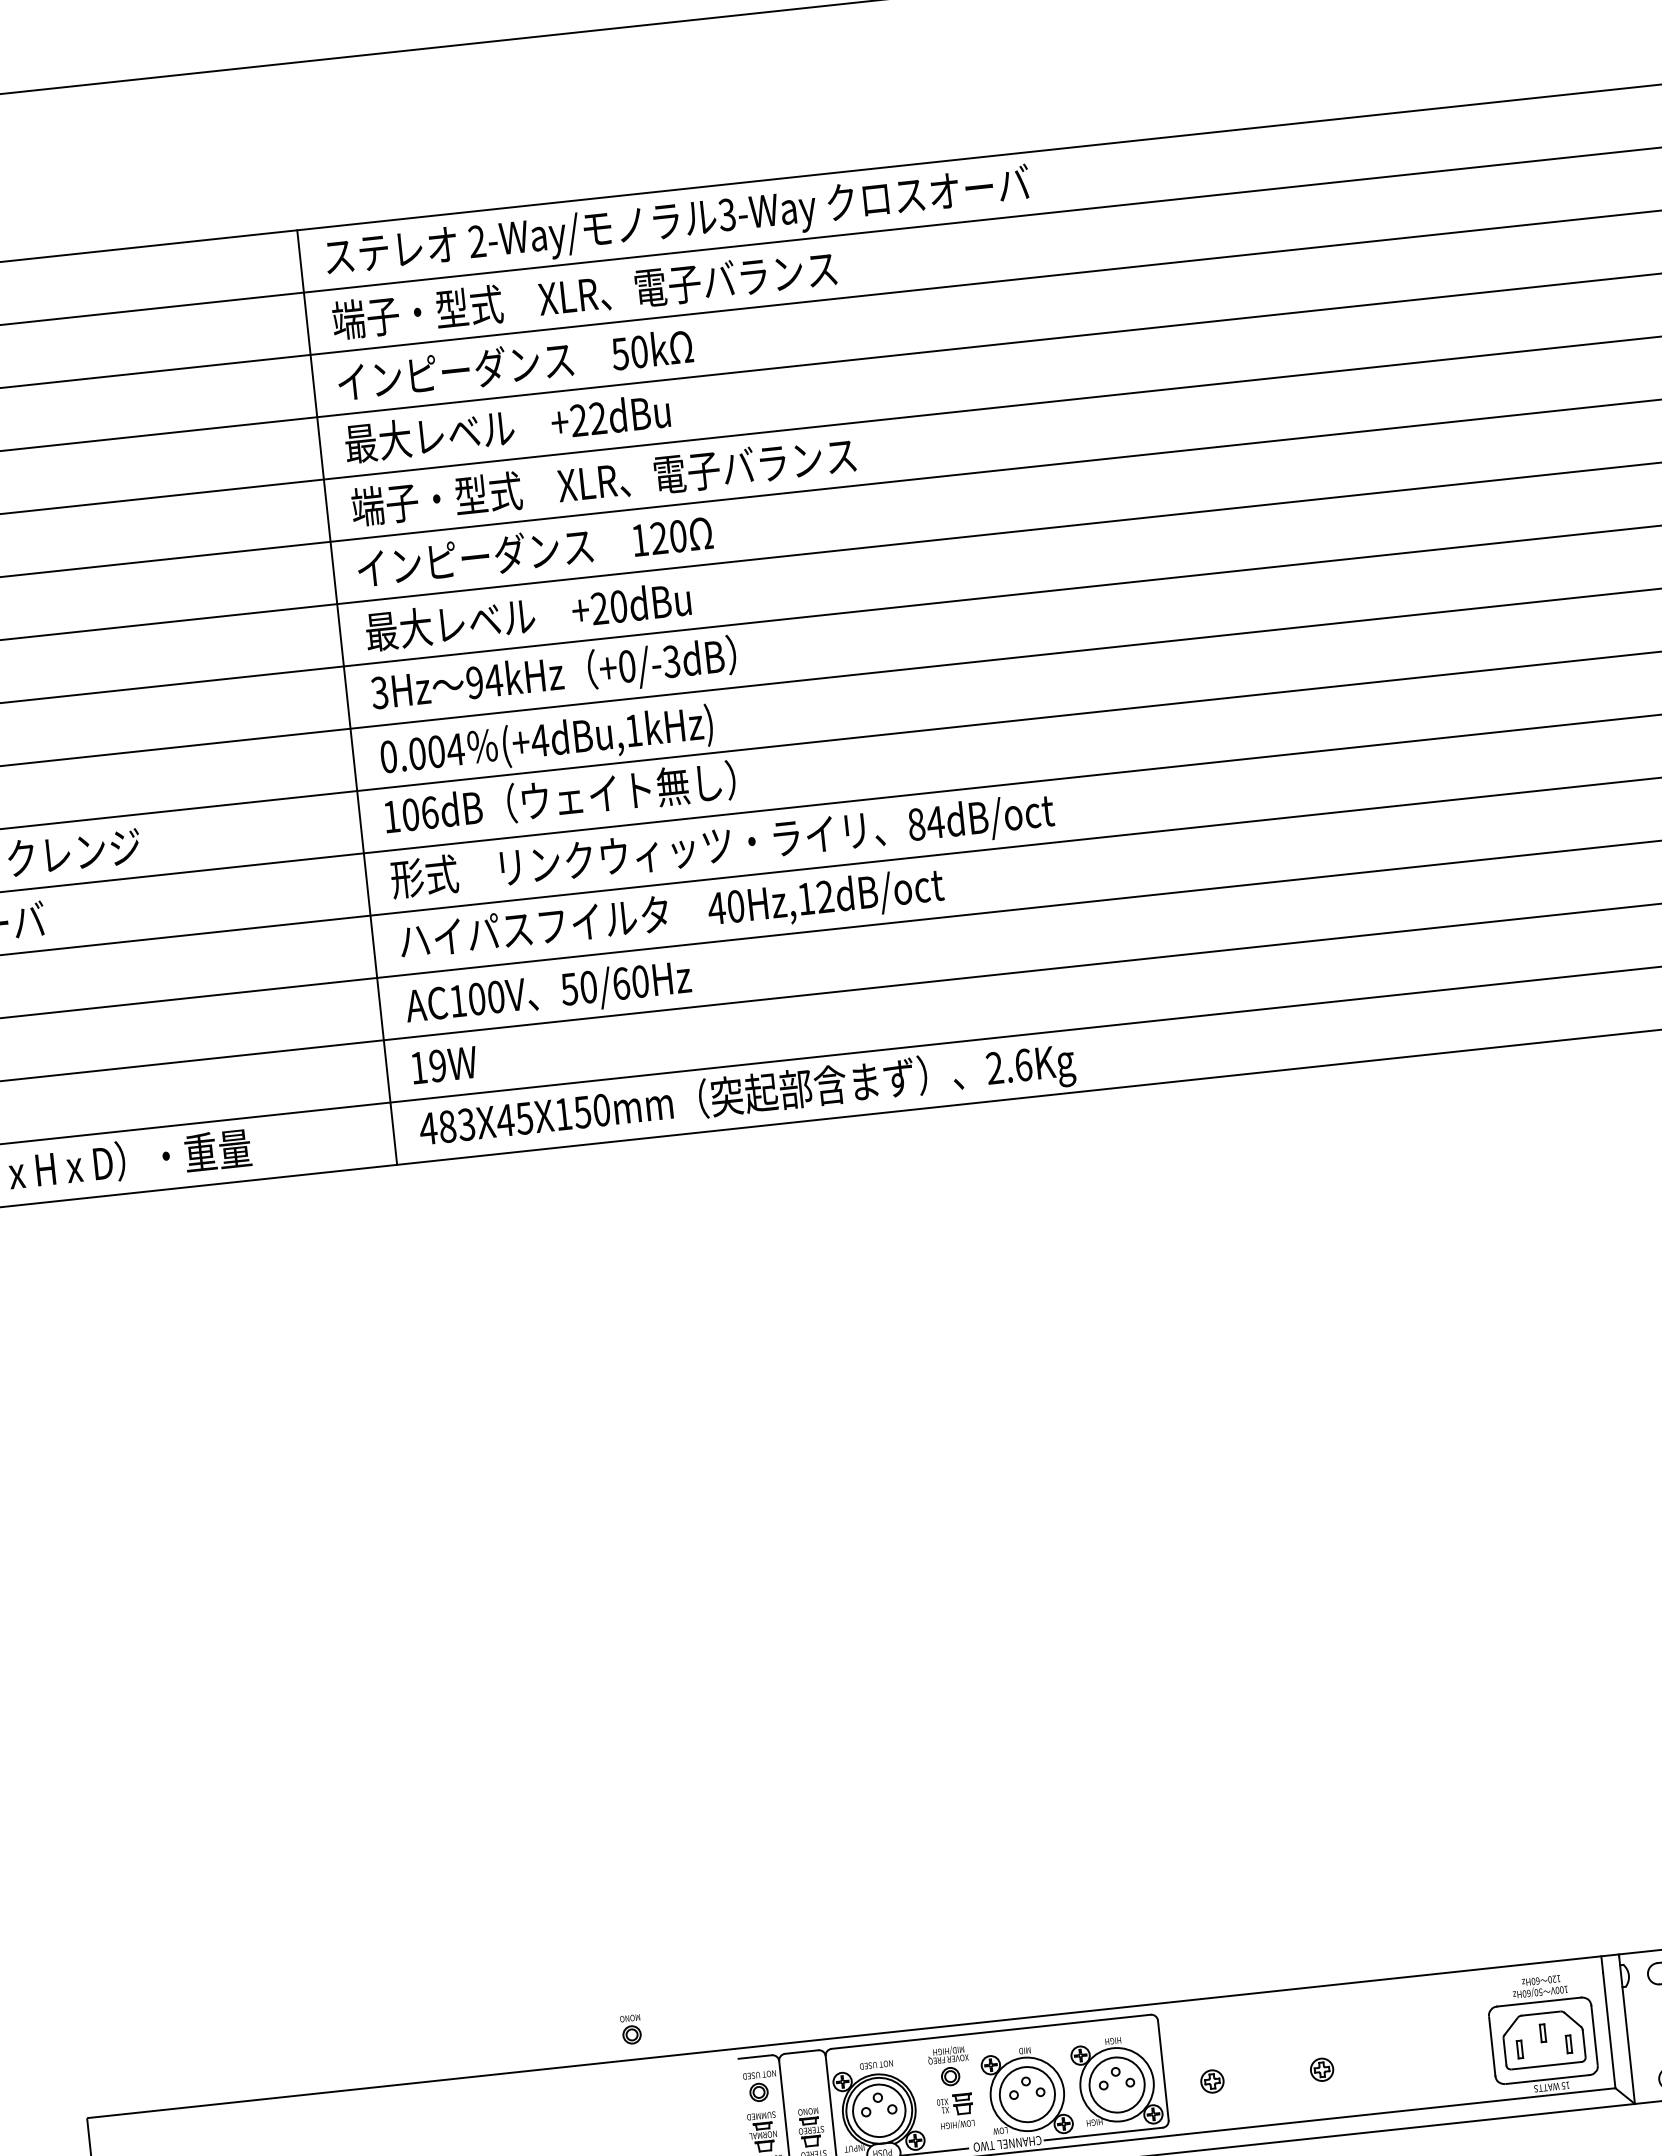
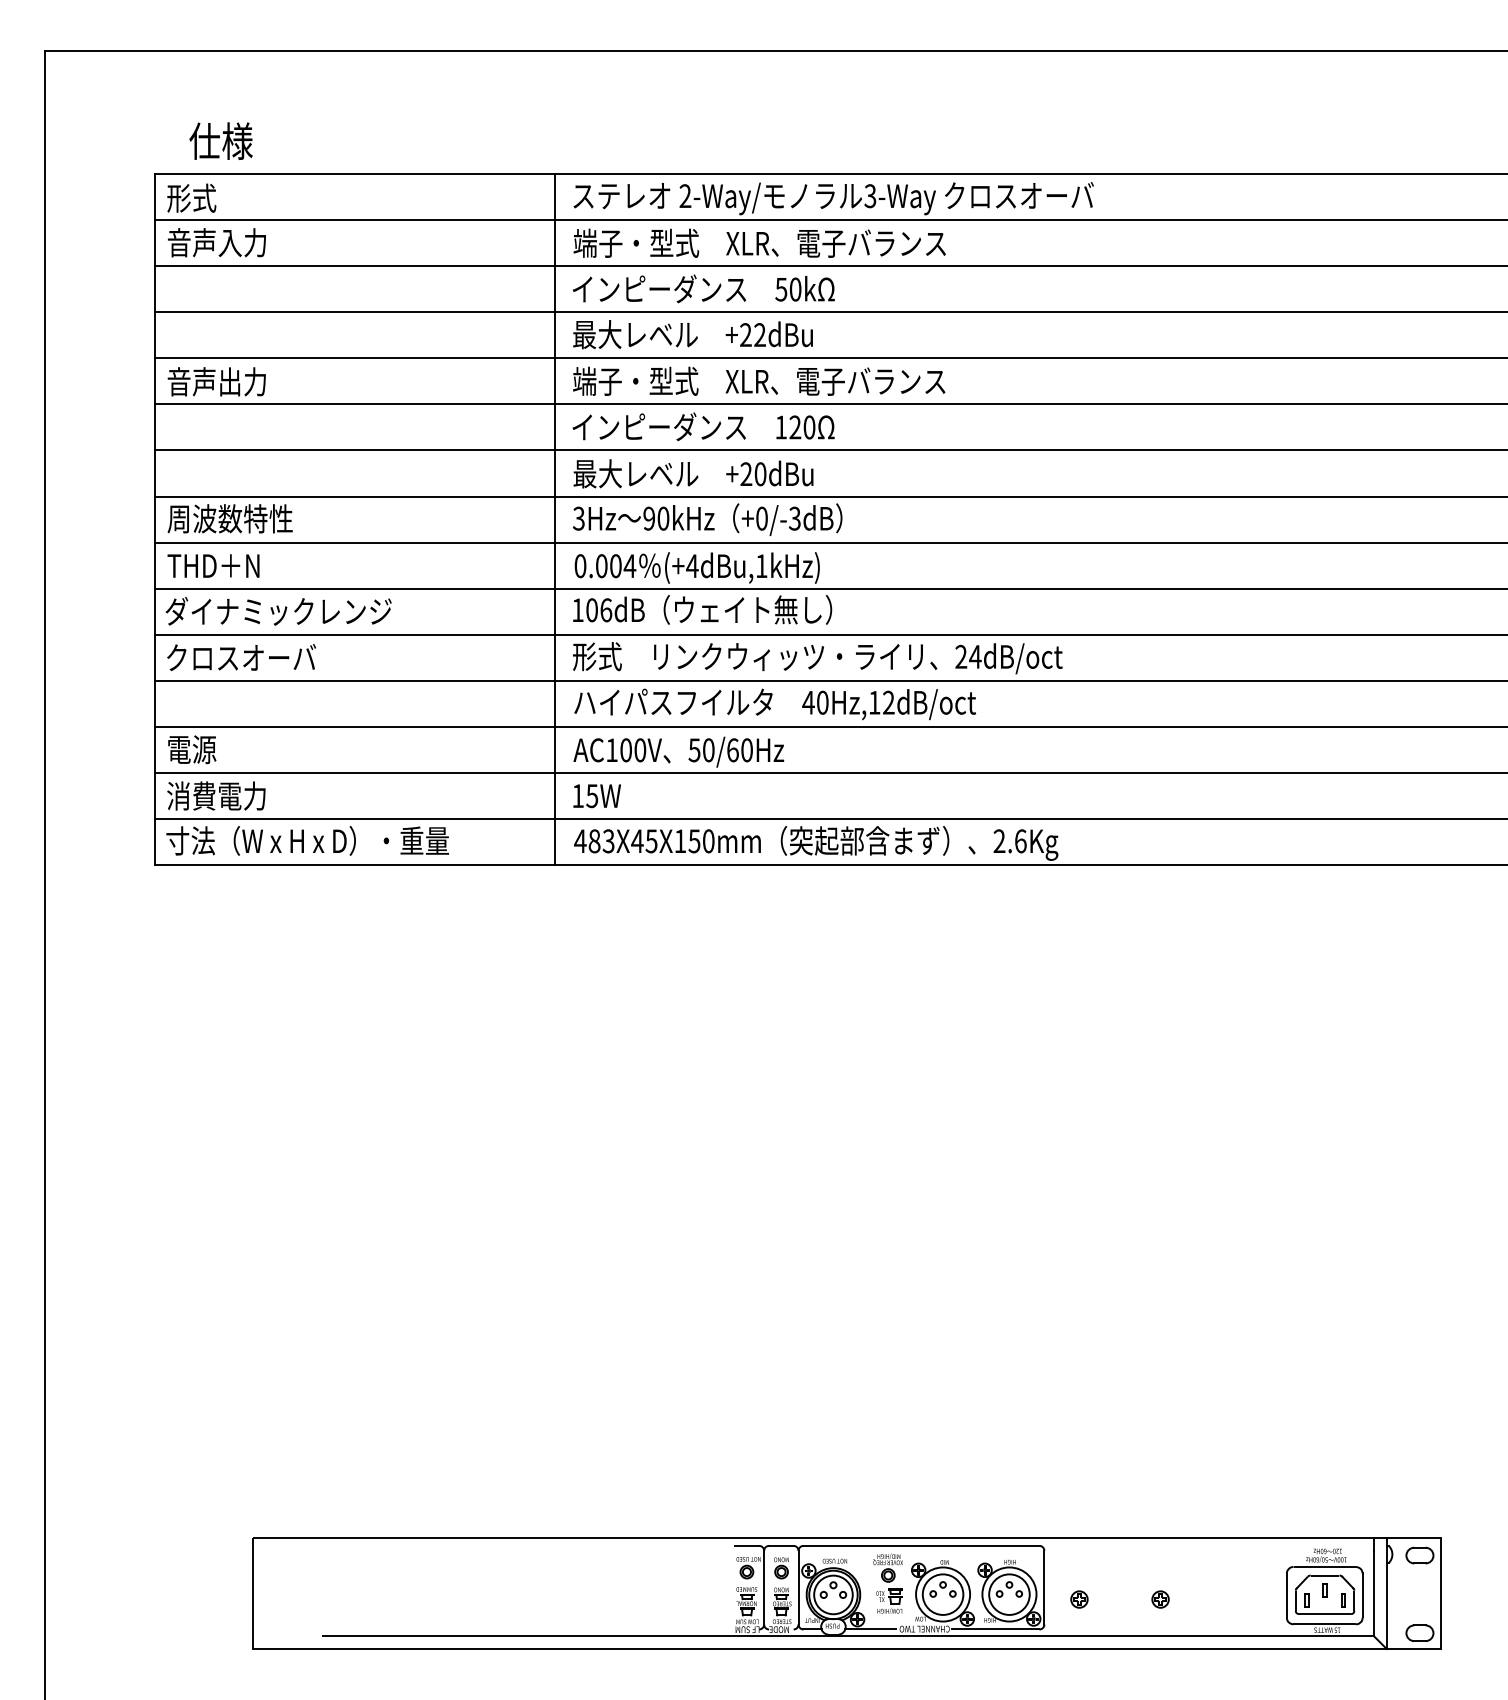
text: (494, 680) -> (663, 518), 94kHz -> 90kHz
text: (916, 823) -> (961, 656), 84dB/oct -> 24dB/oct
text: (438, 1065) -> (592, 795), 19W -> 15W
part: (631, 2030) -> (781, 1568), moved

